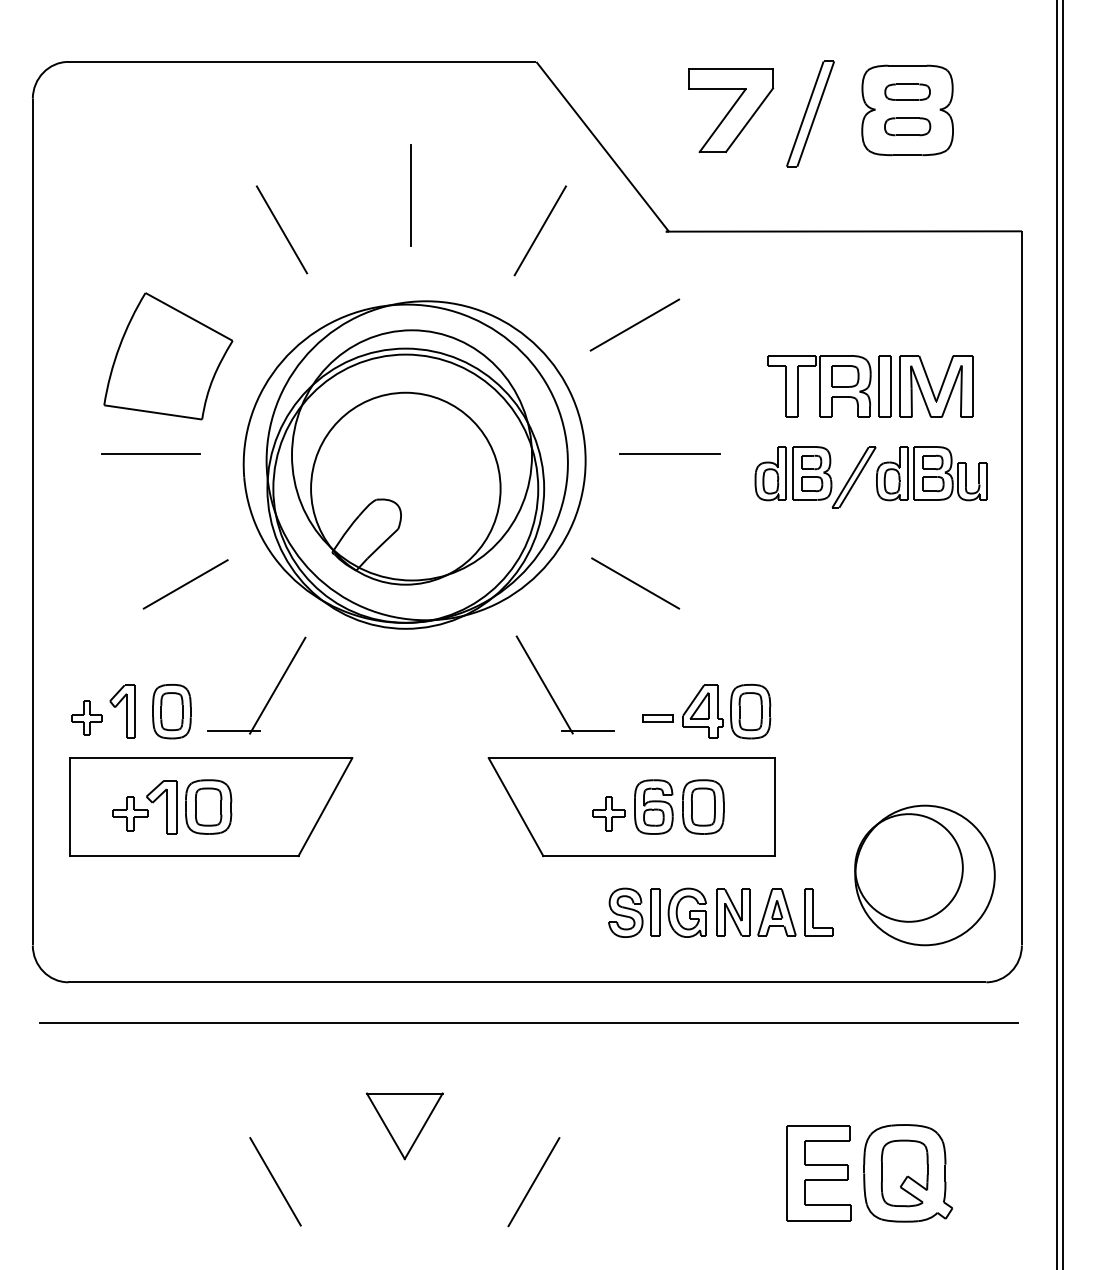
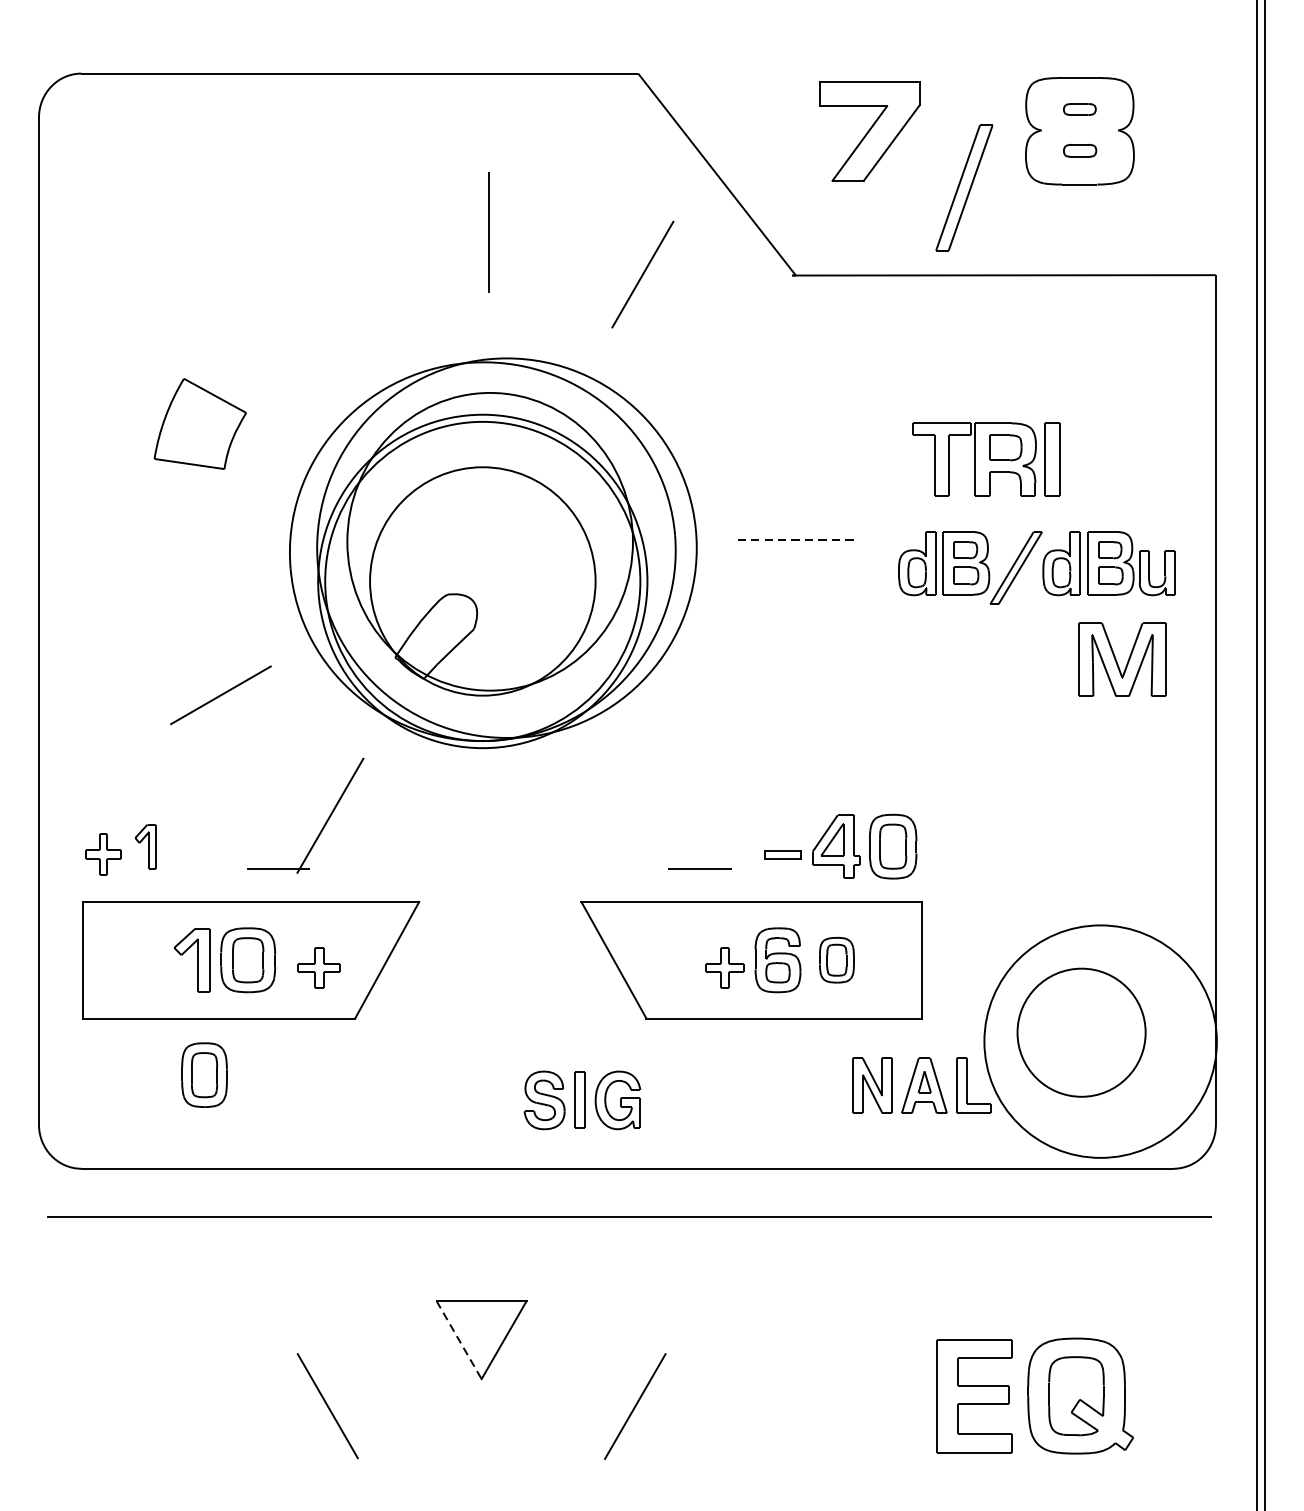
part: (907, 91) -> (1079, 108), size x0.6
part: (810, 113) -> (964, 187), moved
part: (907, 126) -> (1079, 150), size x0.6
line: (281, 229) -> (334, 272), removed
line: (634, 324) -> (754, 386), removed
part: (168, 356) -> (200, 424), size x0.6
part: (936, 386) -> (1122, 659), moved
line: (150, 454) -> (179, 540), removed
line: (670, 454) -> (797, 540), solid -> dashed
line: (635, 583) -> (756, 694), removed
line: (544, 684) -> (647, 814), removed
part: (122, 711) -> (145, 846), size x0.7
part: (171, 711) -> (204, 1074), moved
part: (703, 806) -> (837, 959), size x0.7
part: (130, 813) -> (319, 967), moved
circle: (924, 875) -> (1099, 1041), size x1.4
part: (657, 912) -> (582, 1099), moved
line: (385, 1126) -> (458, 1340), solid -> dashed

